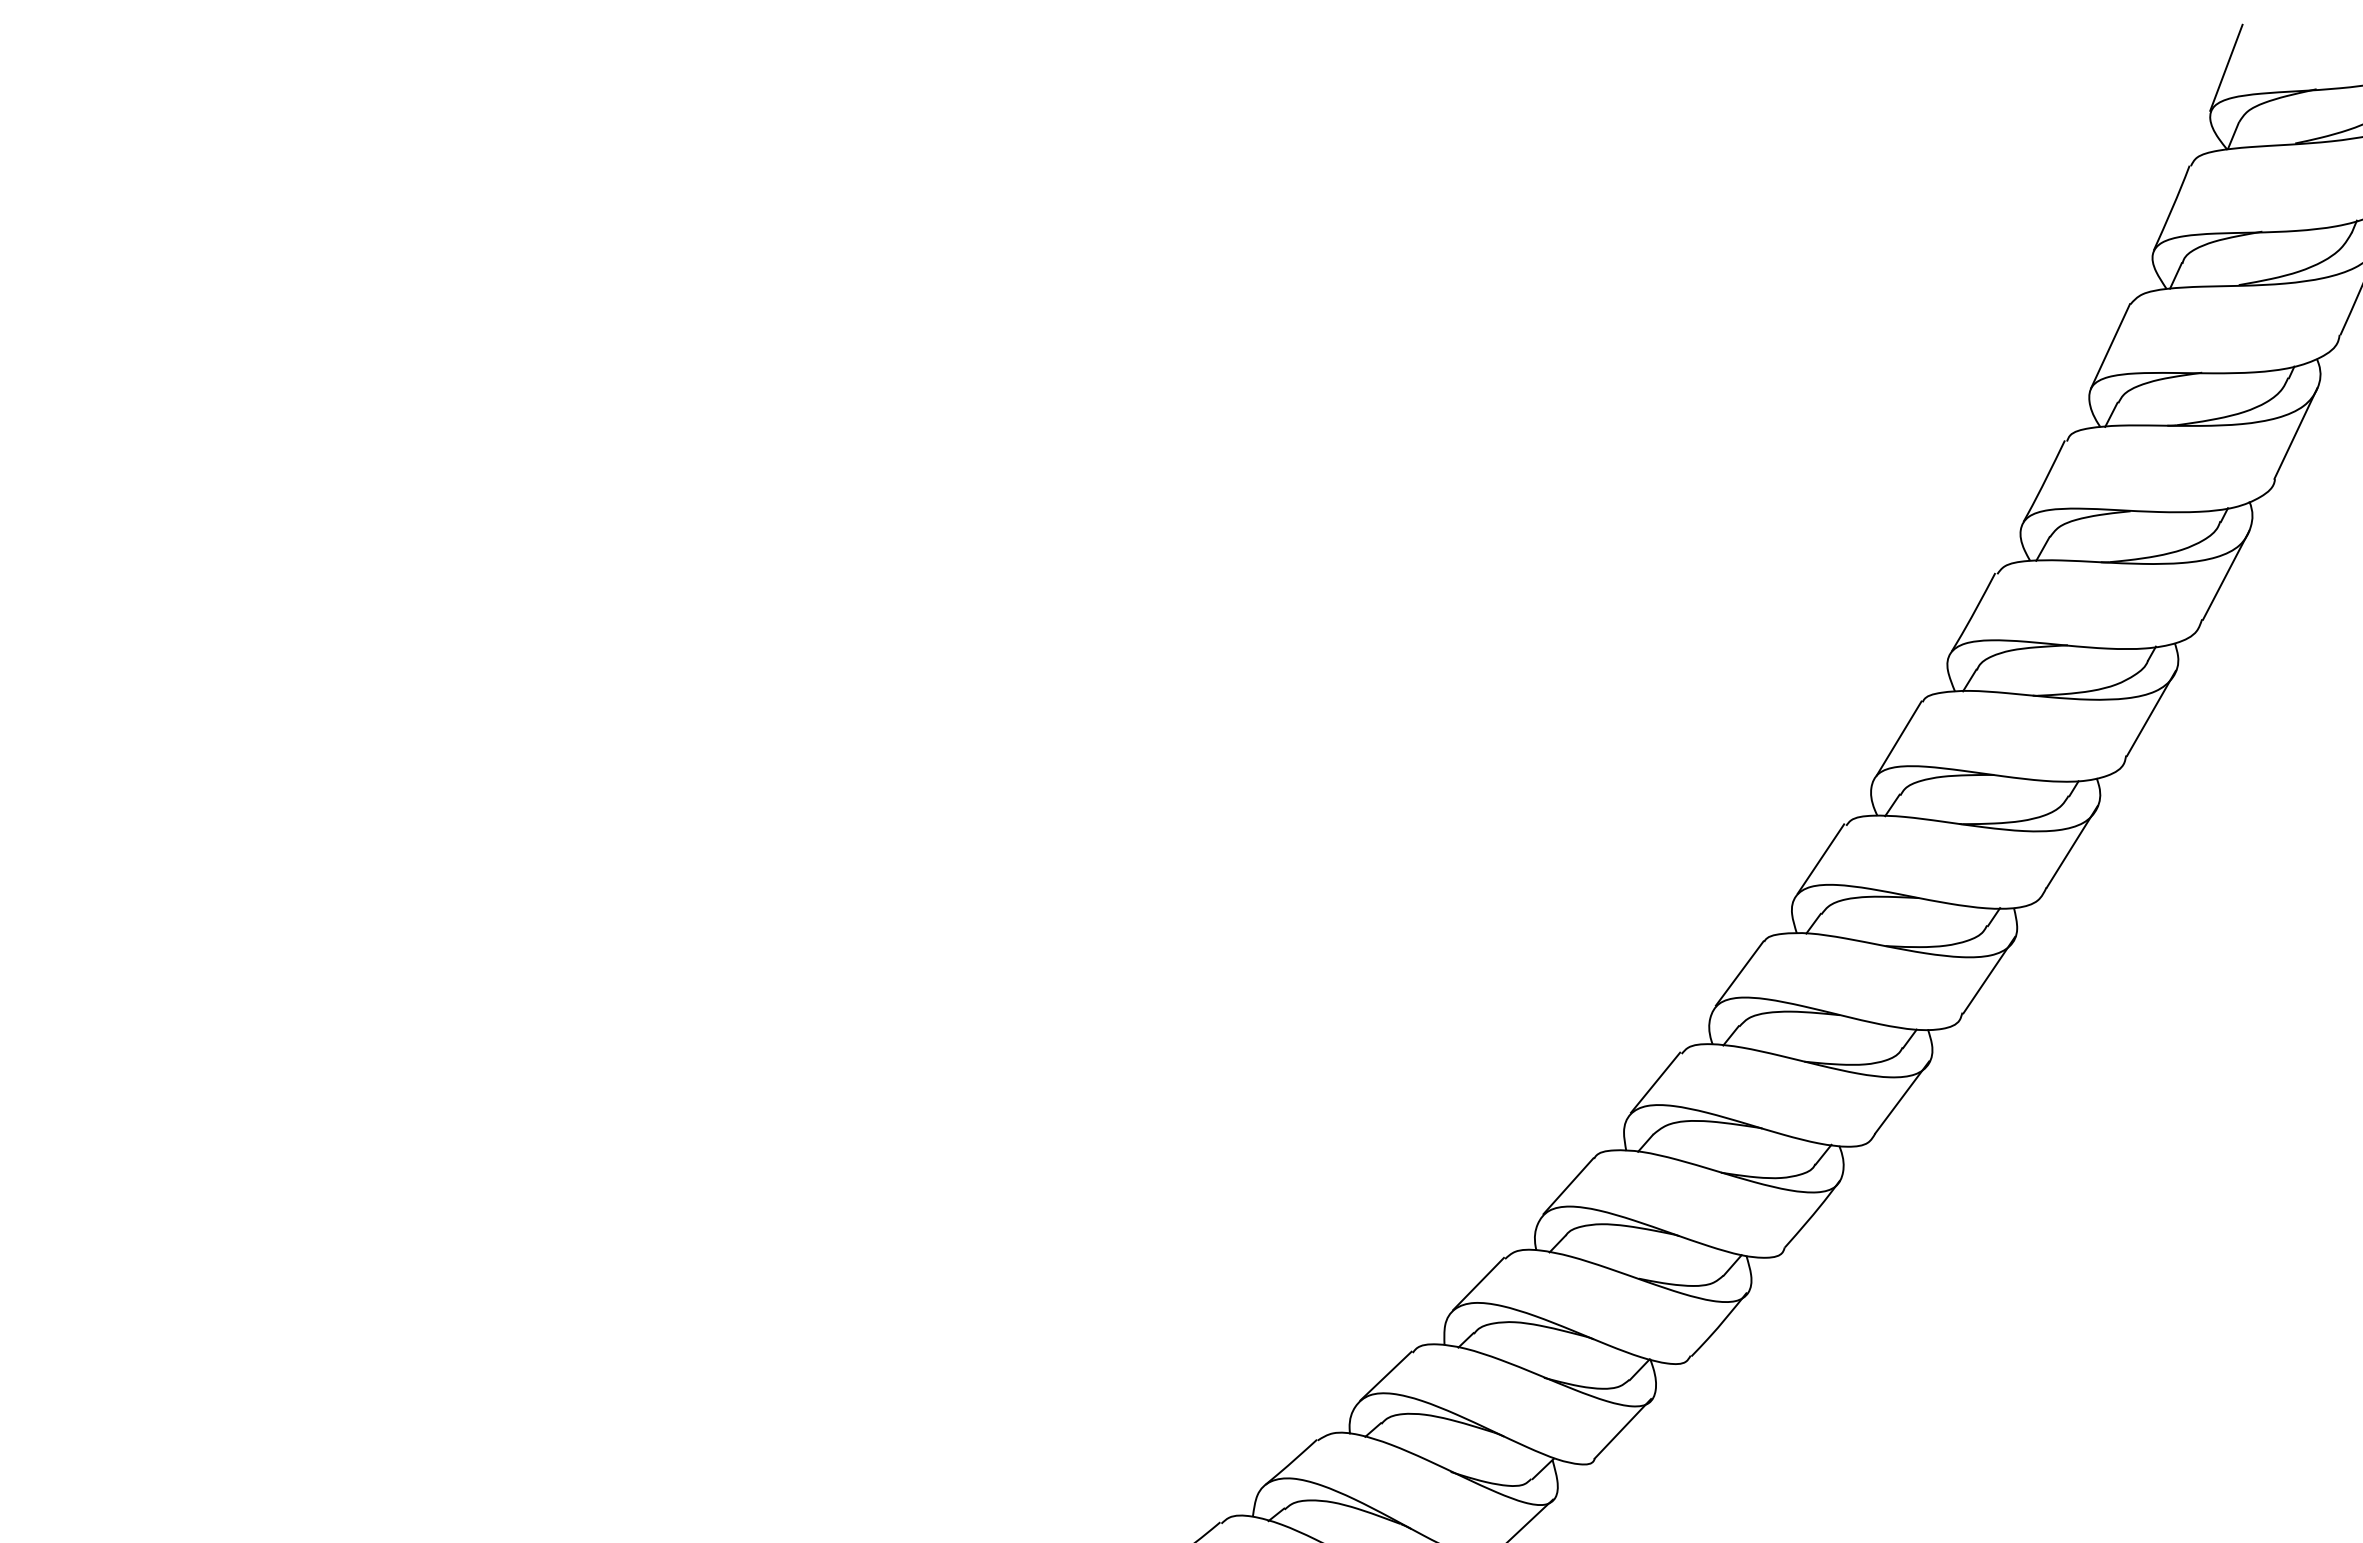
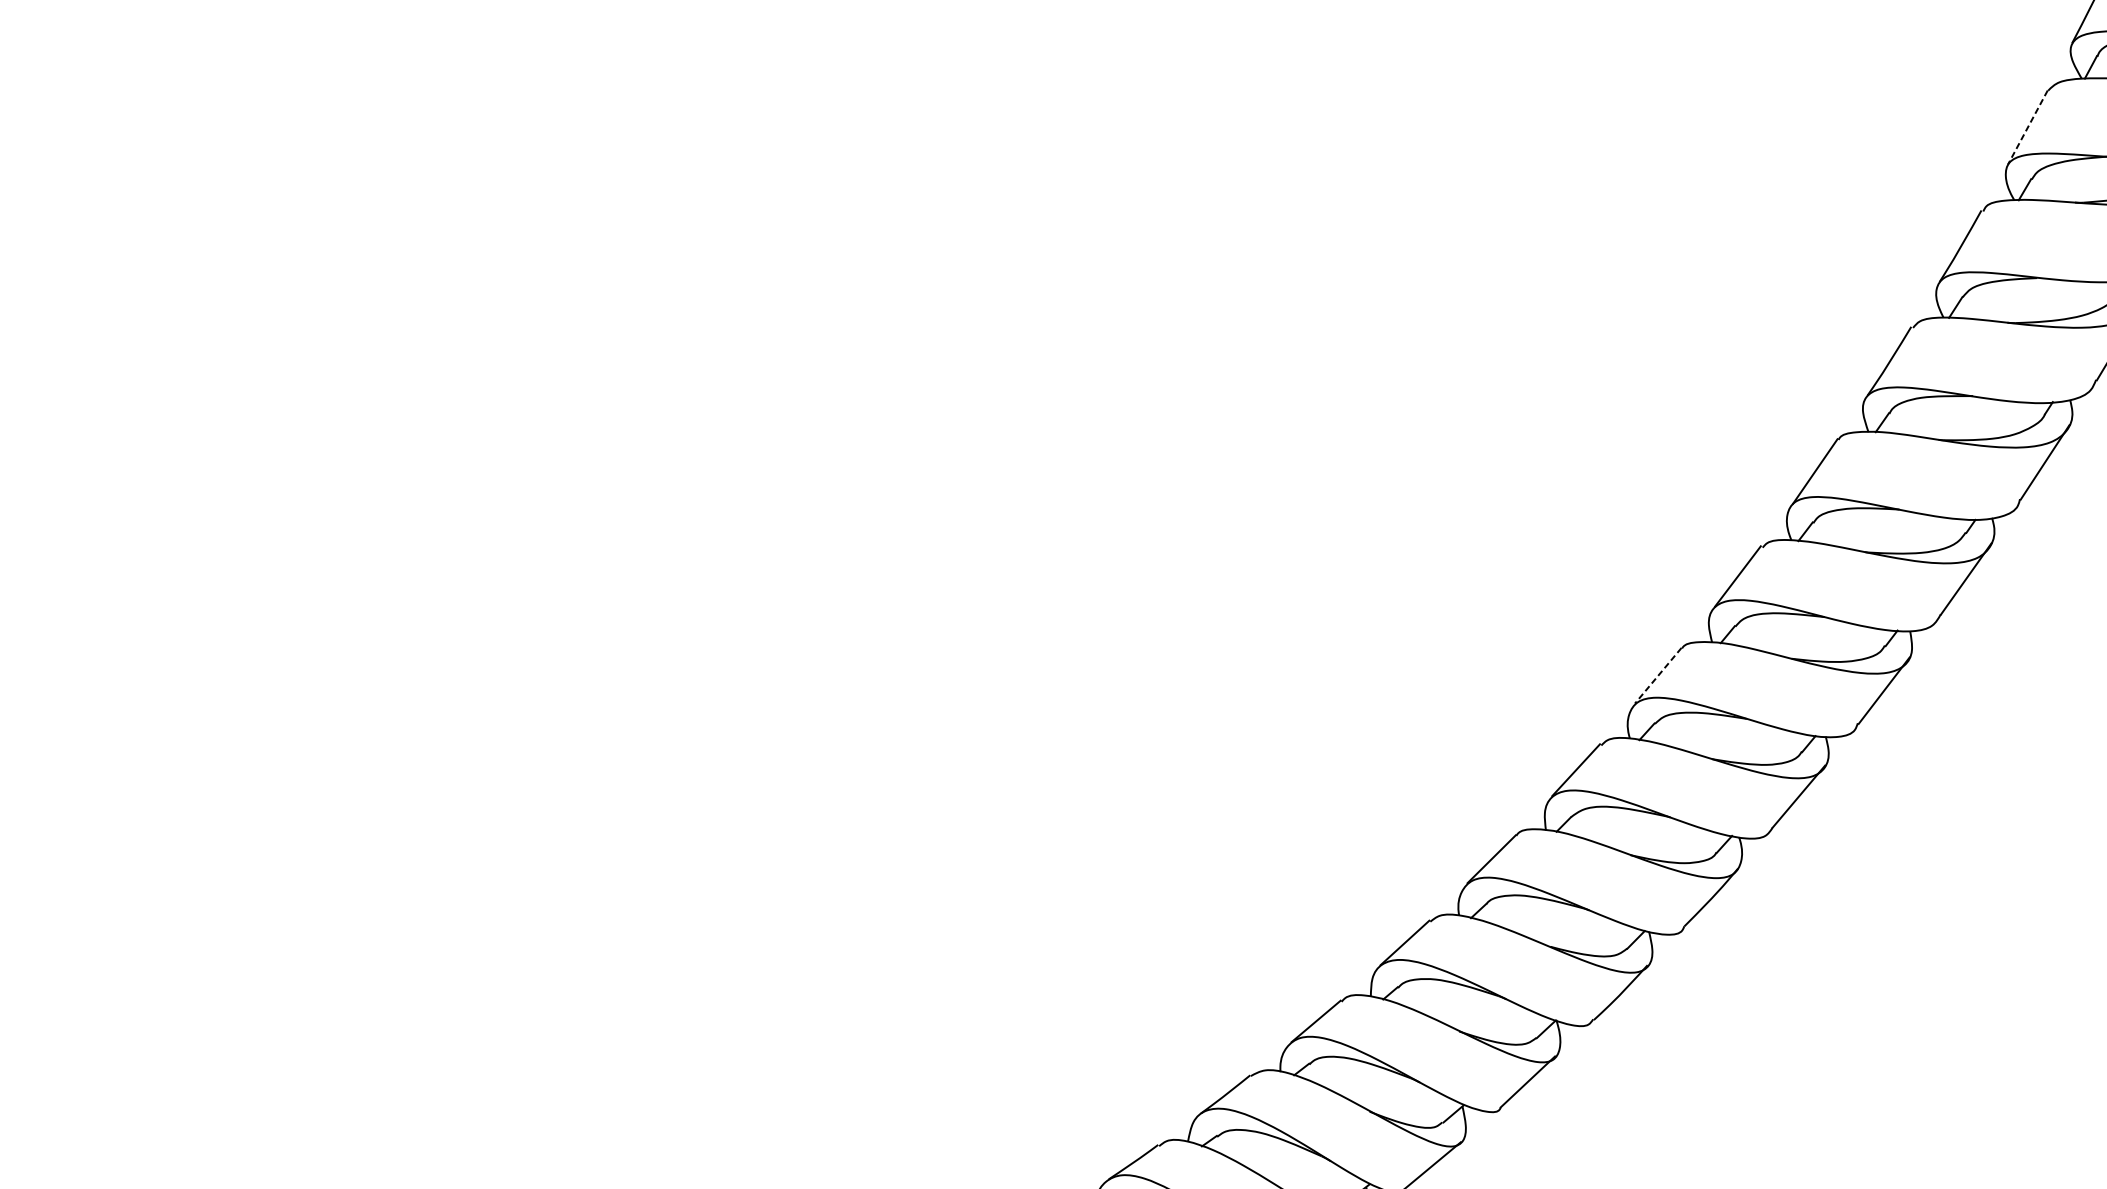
line: (2110, 346) -> (2027, 127), solid -> dashed
line: (1739, 973) -> (1658, 675), solid -> dashed

